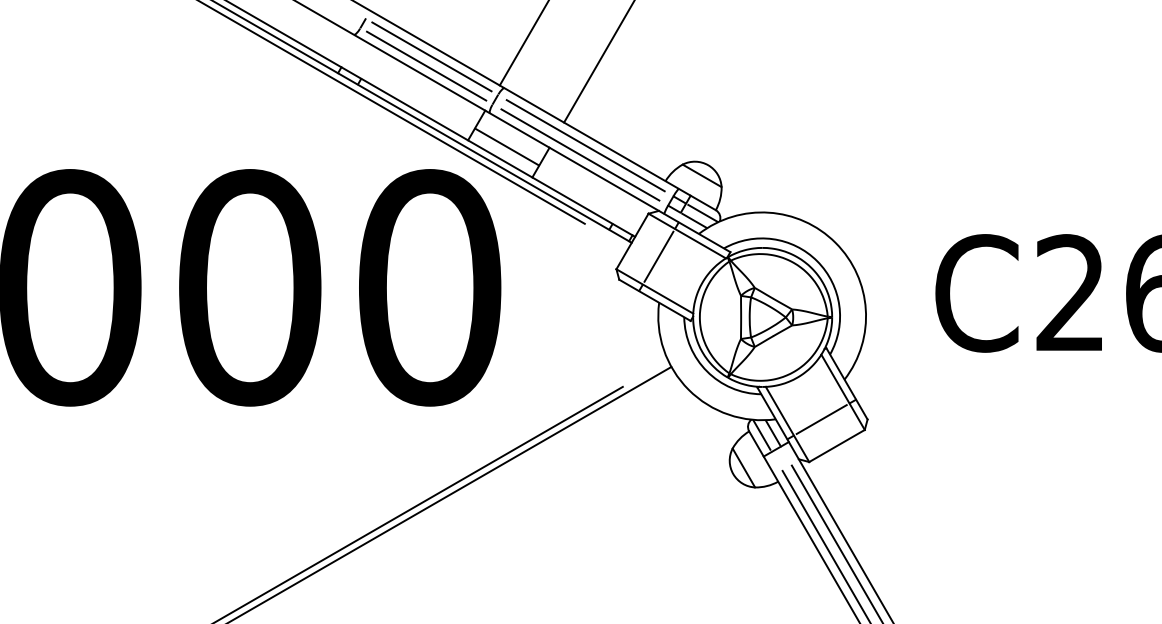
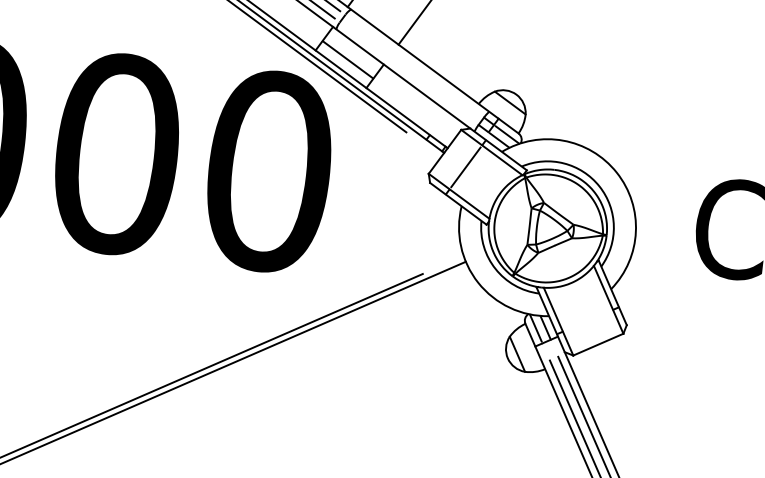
line: (585, 145) -> (414, 66), removed
line: (580, 154) -> (409, 73), removed
line: (821, 419) -> (587, 320), removed

